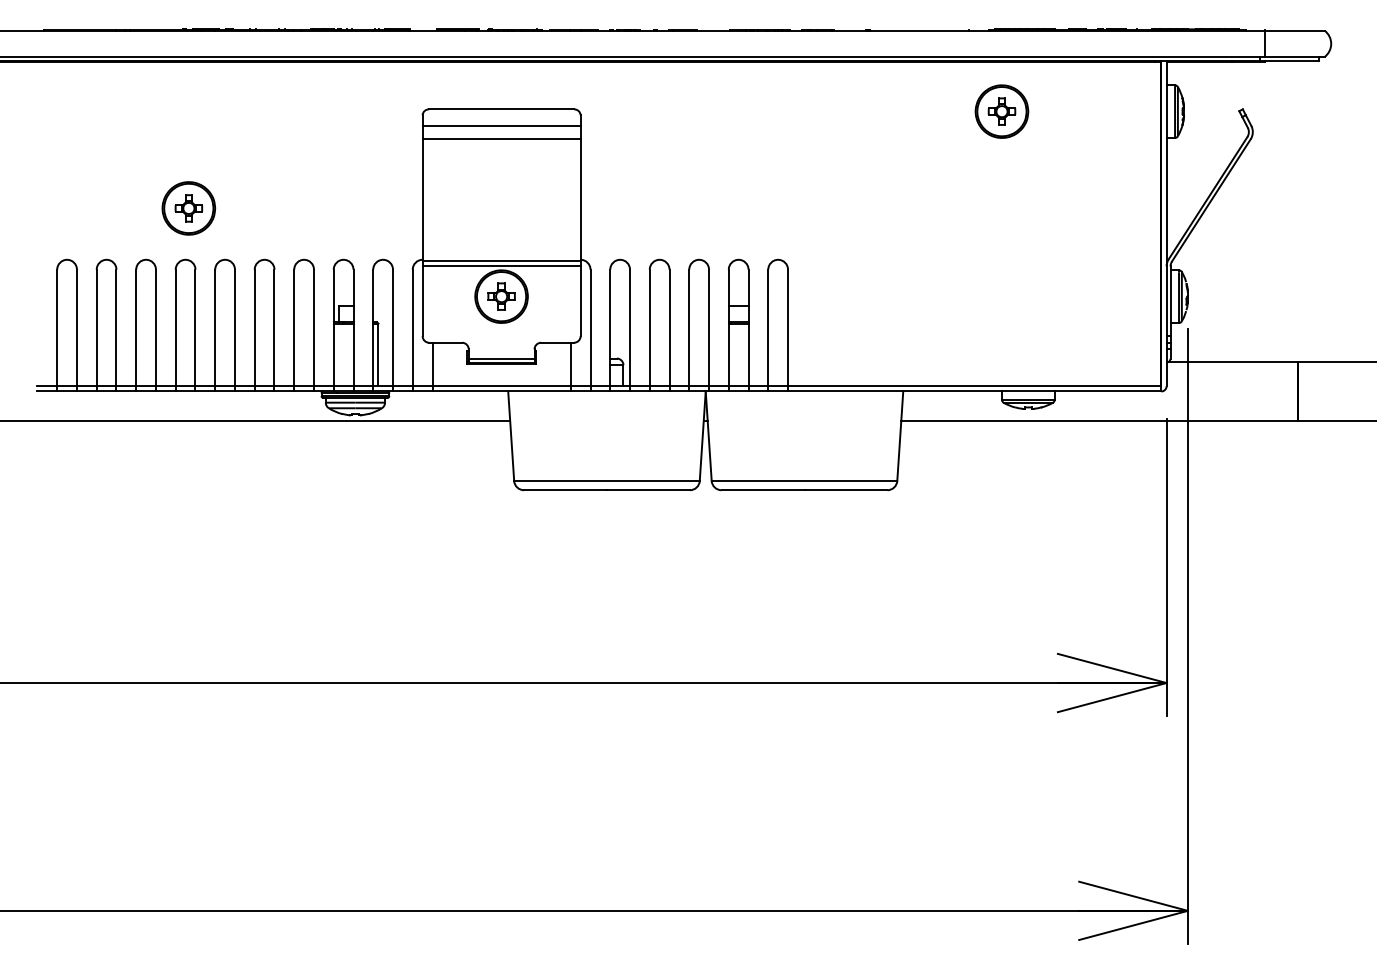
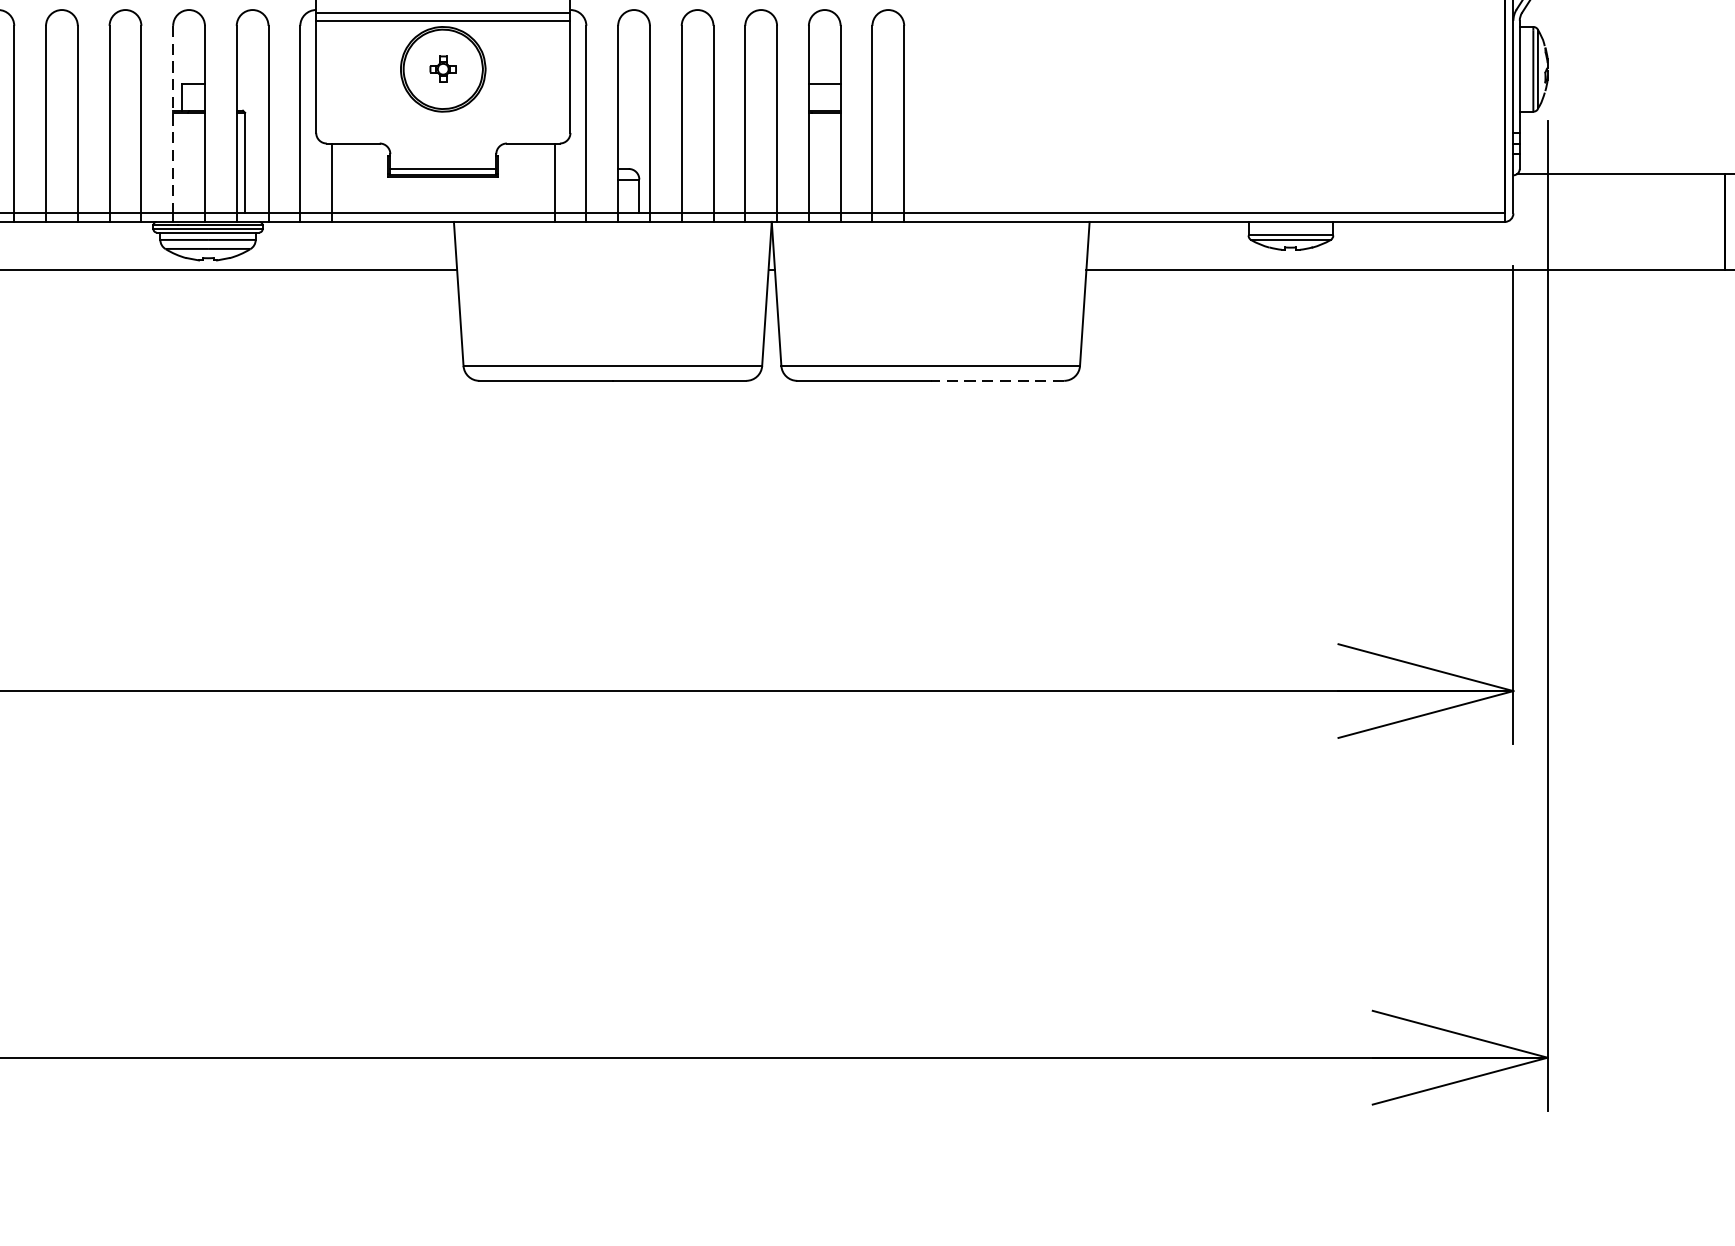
part: (501, 296) -> (443, 69), size x0.6
line: (333, 328) -> (172, 120), solid -> dashed
line: (845, 490) -> (996, 381), solid -> dashed

